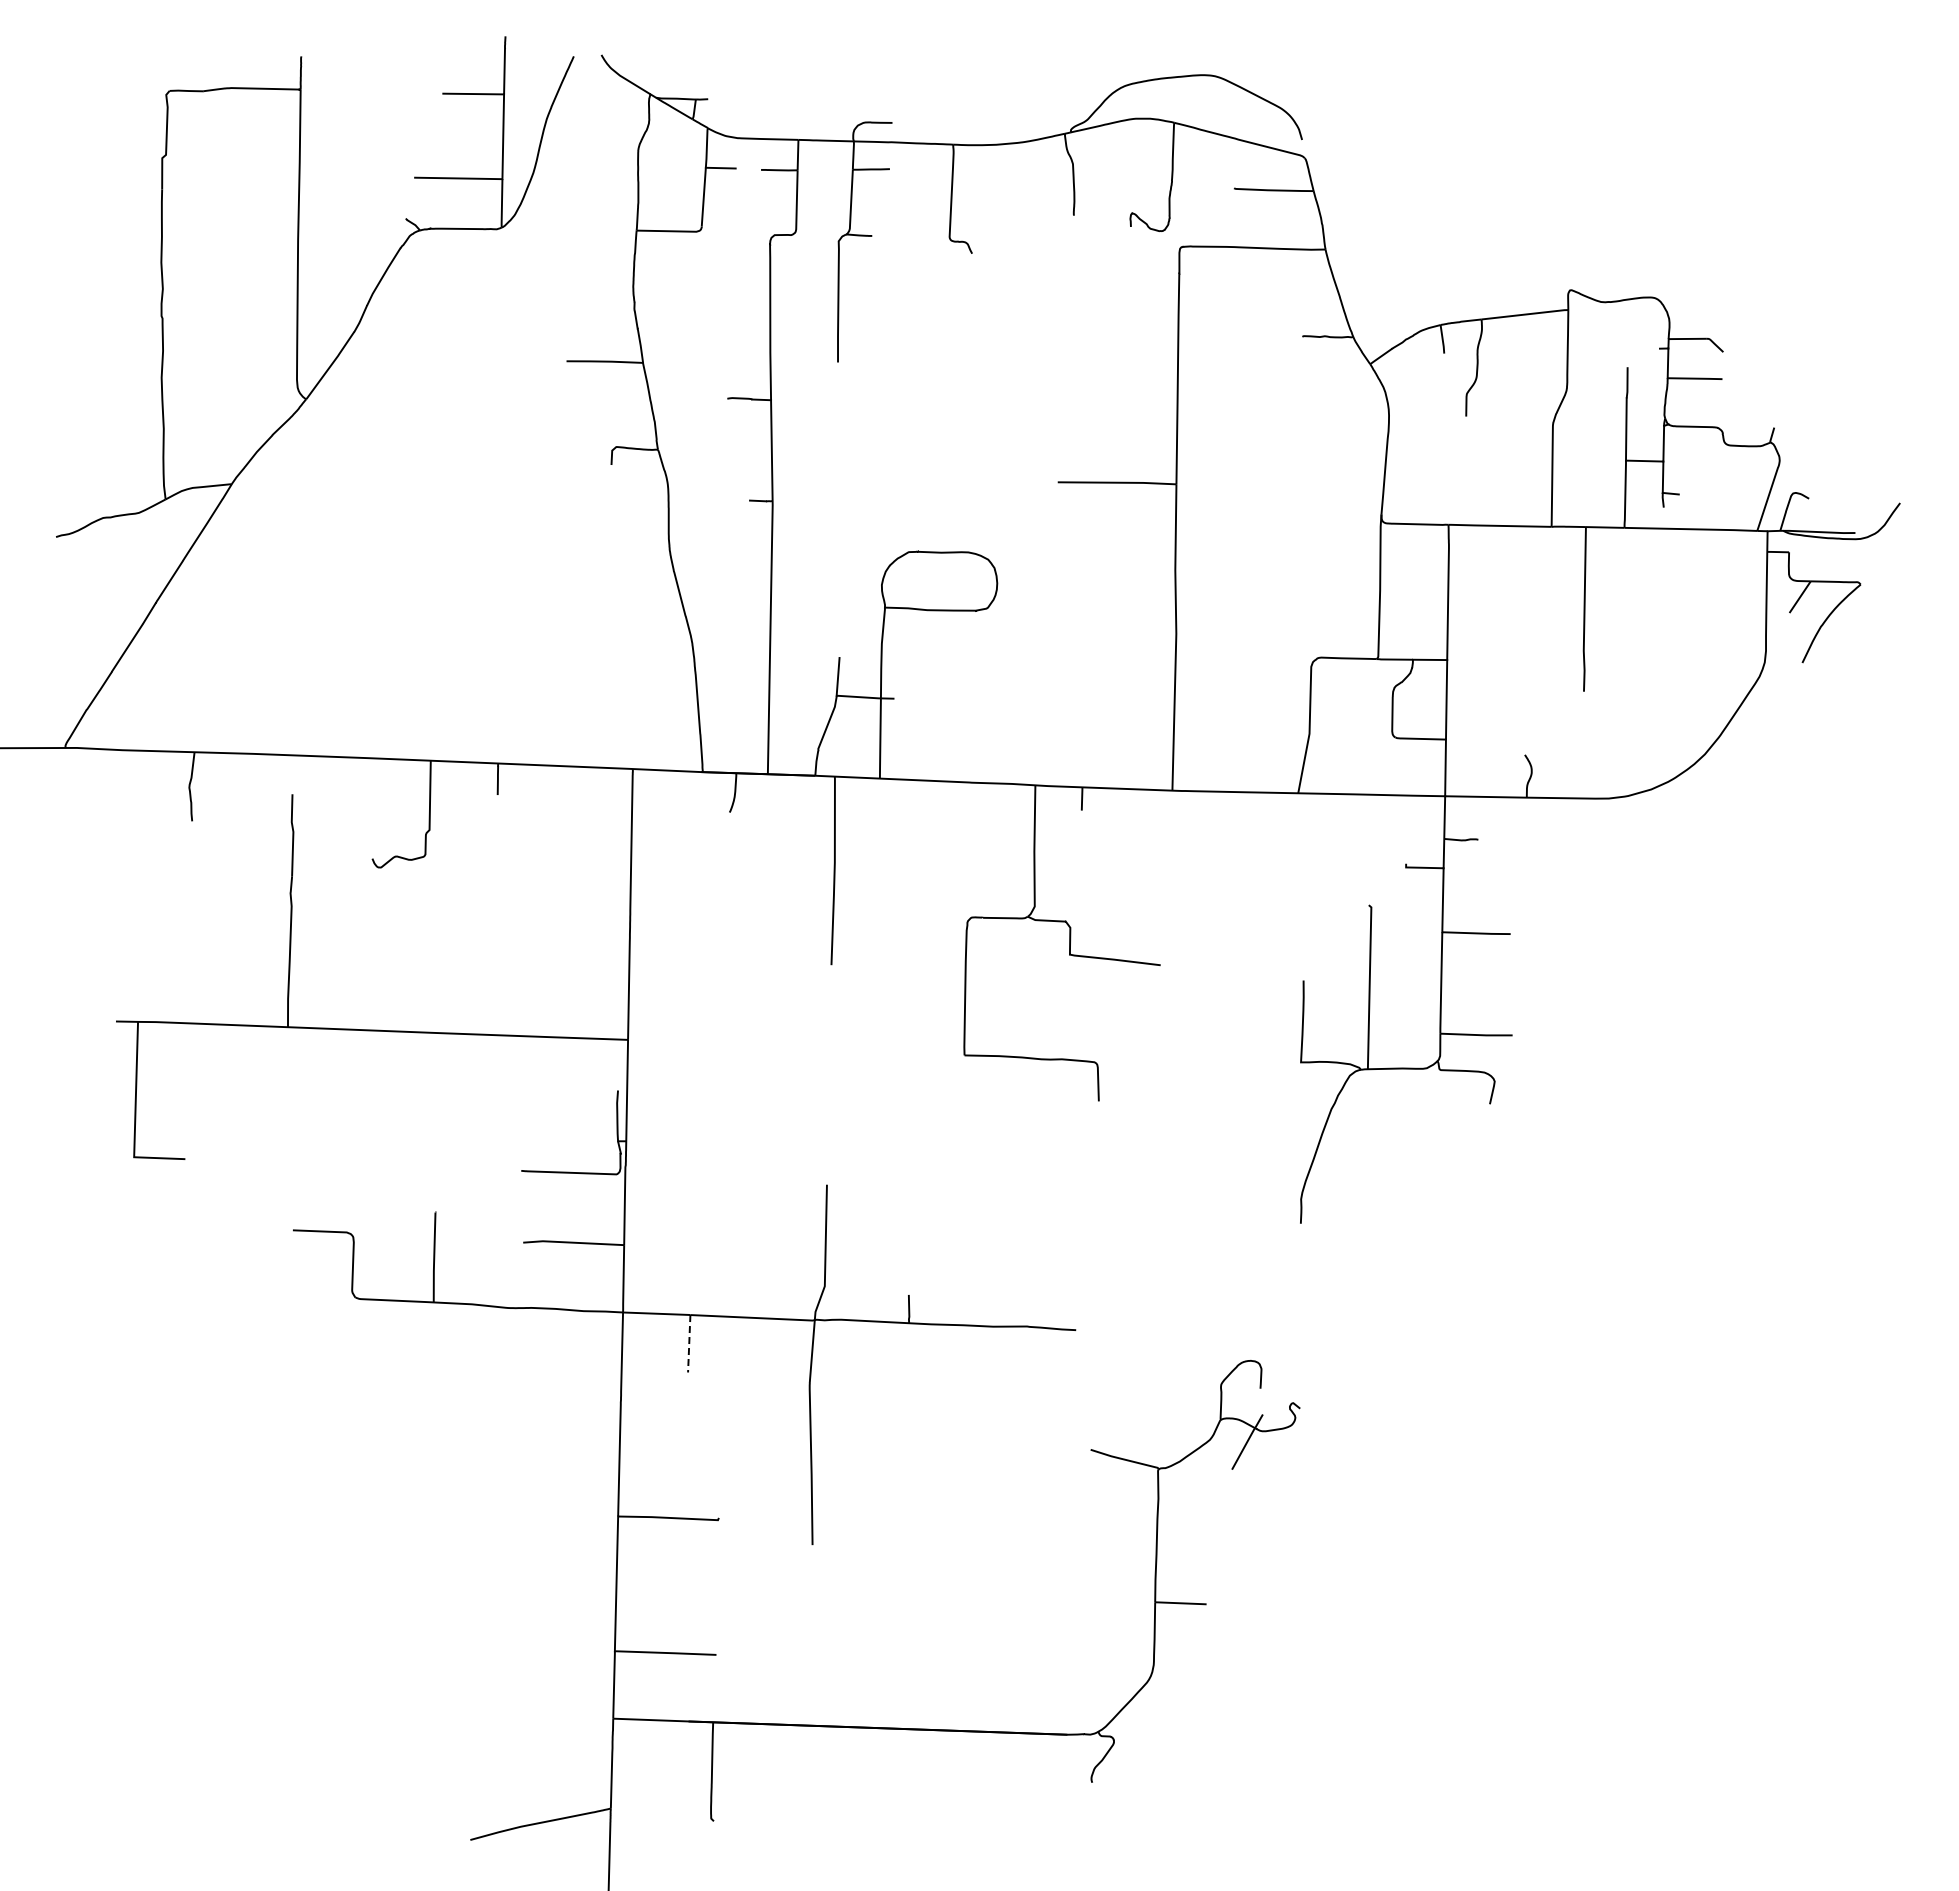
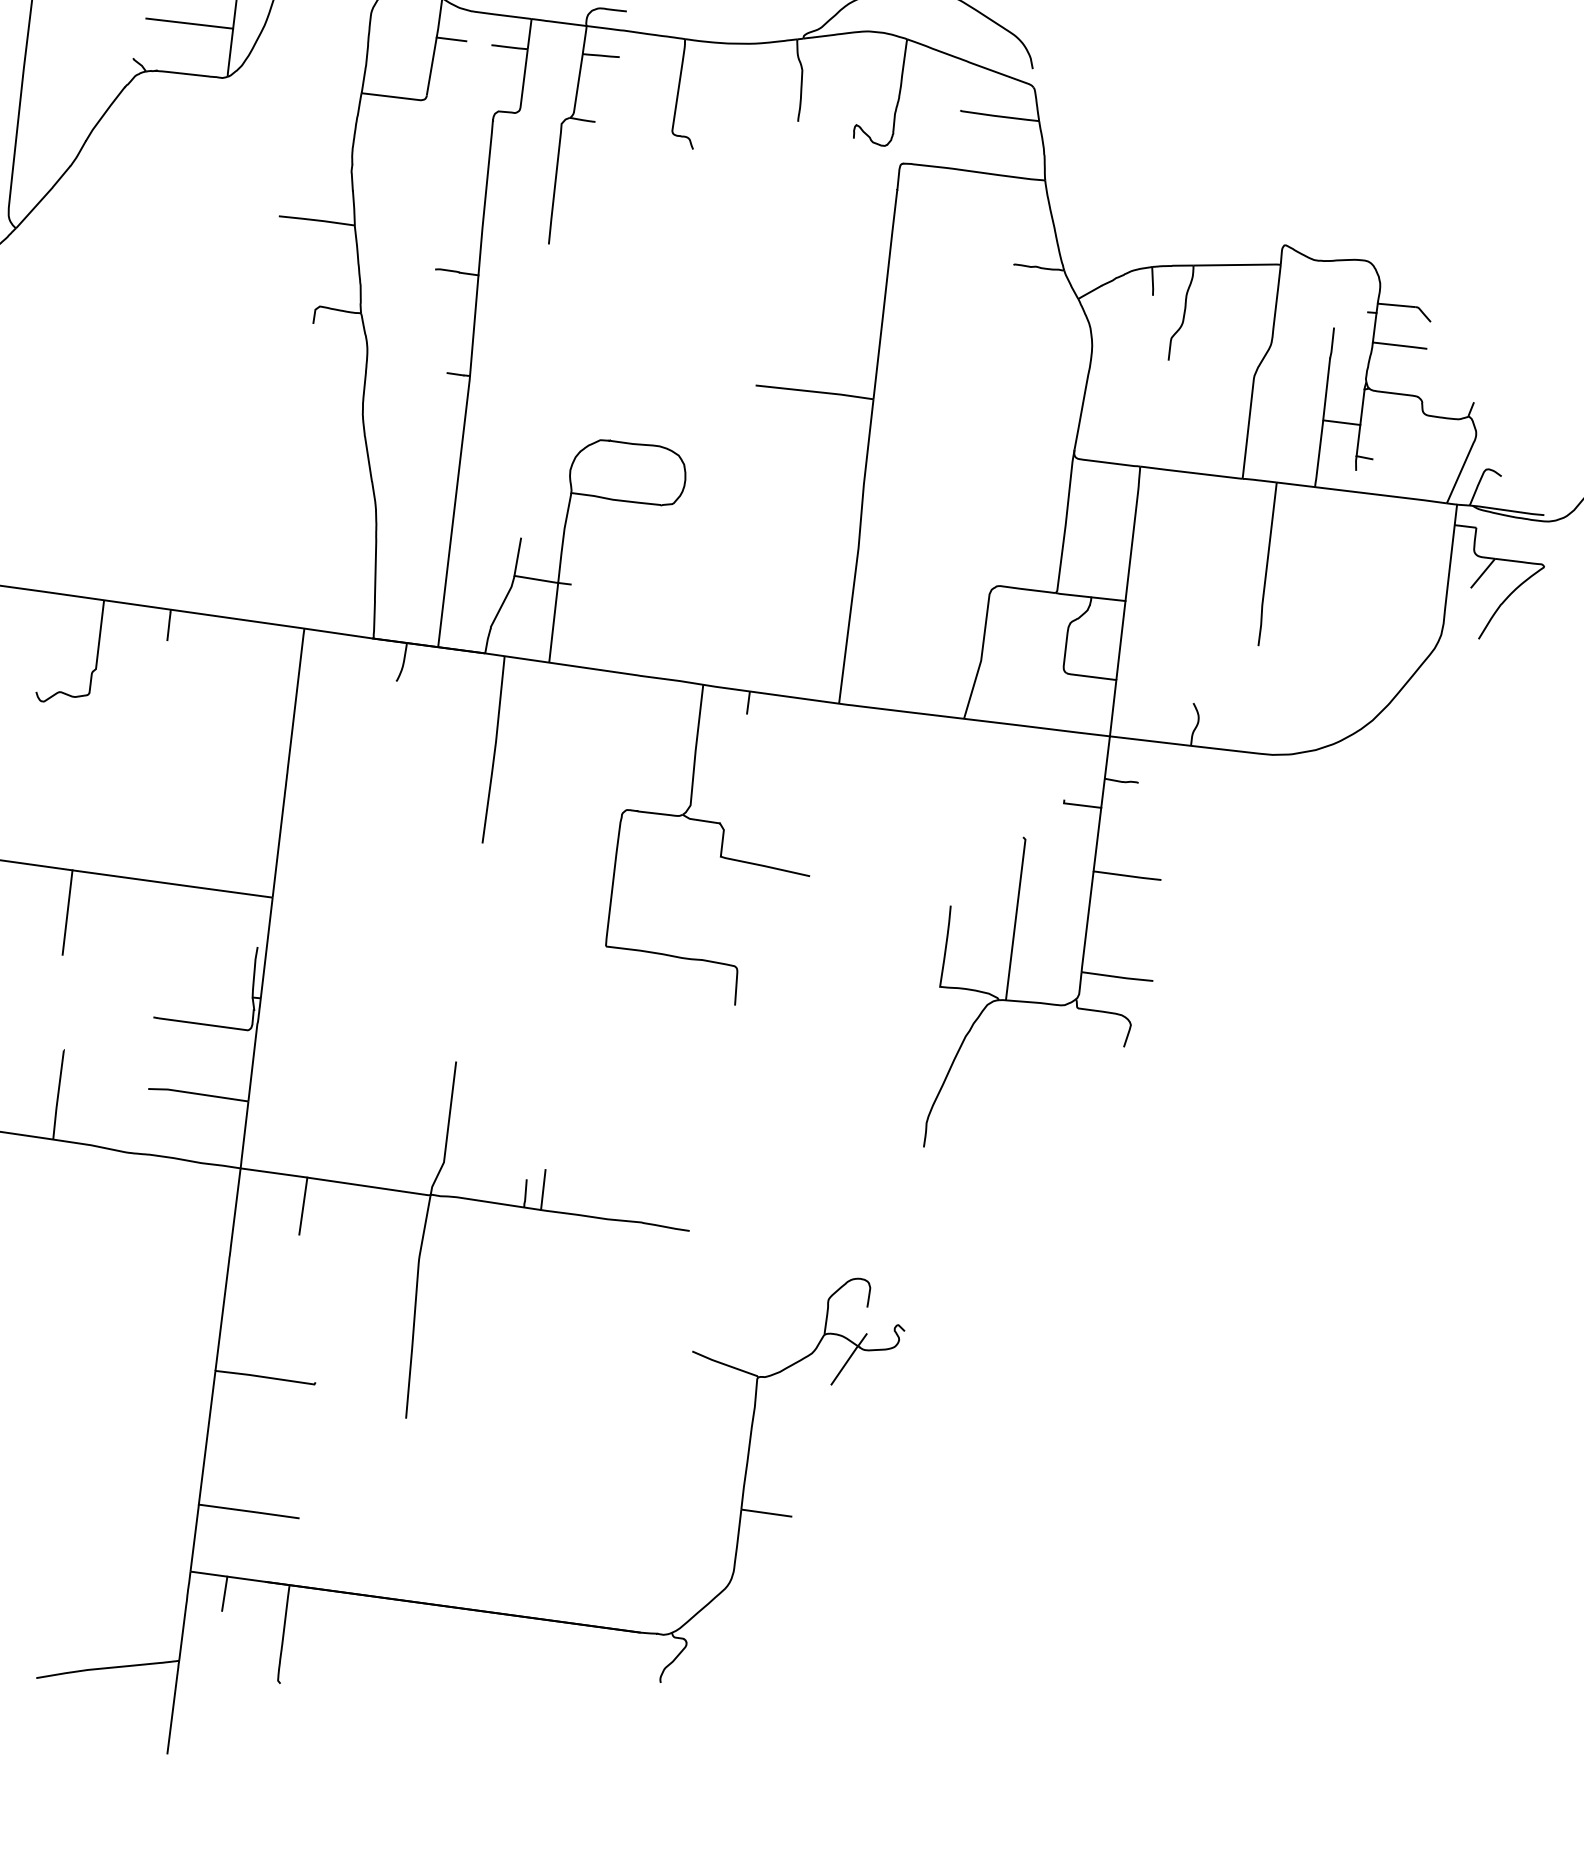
line: (425, 1074) -> (67, 911), added
line: (926, 1303) -> (543, 1189), added
line: (689, 1343) -> (303, 1205), dashed -> solid
line: (649, 1737) -> (224, 1593), added

